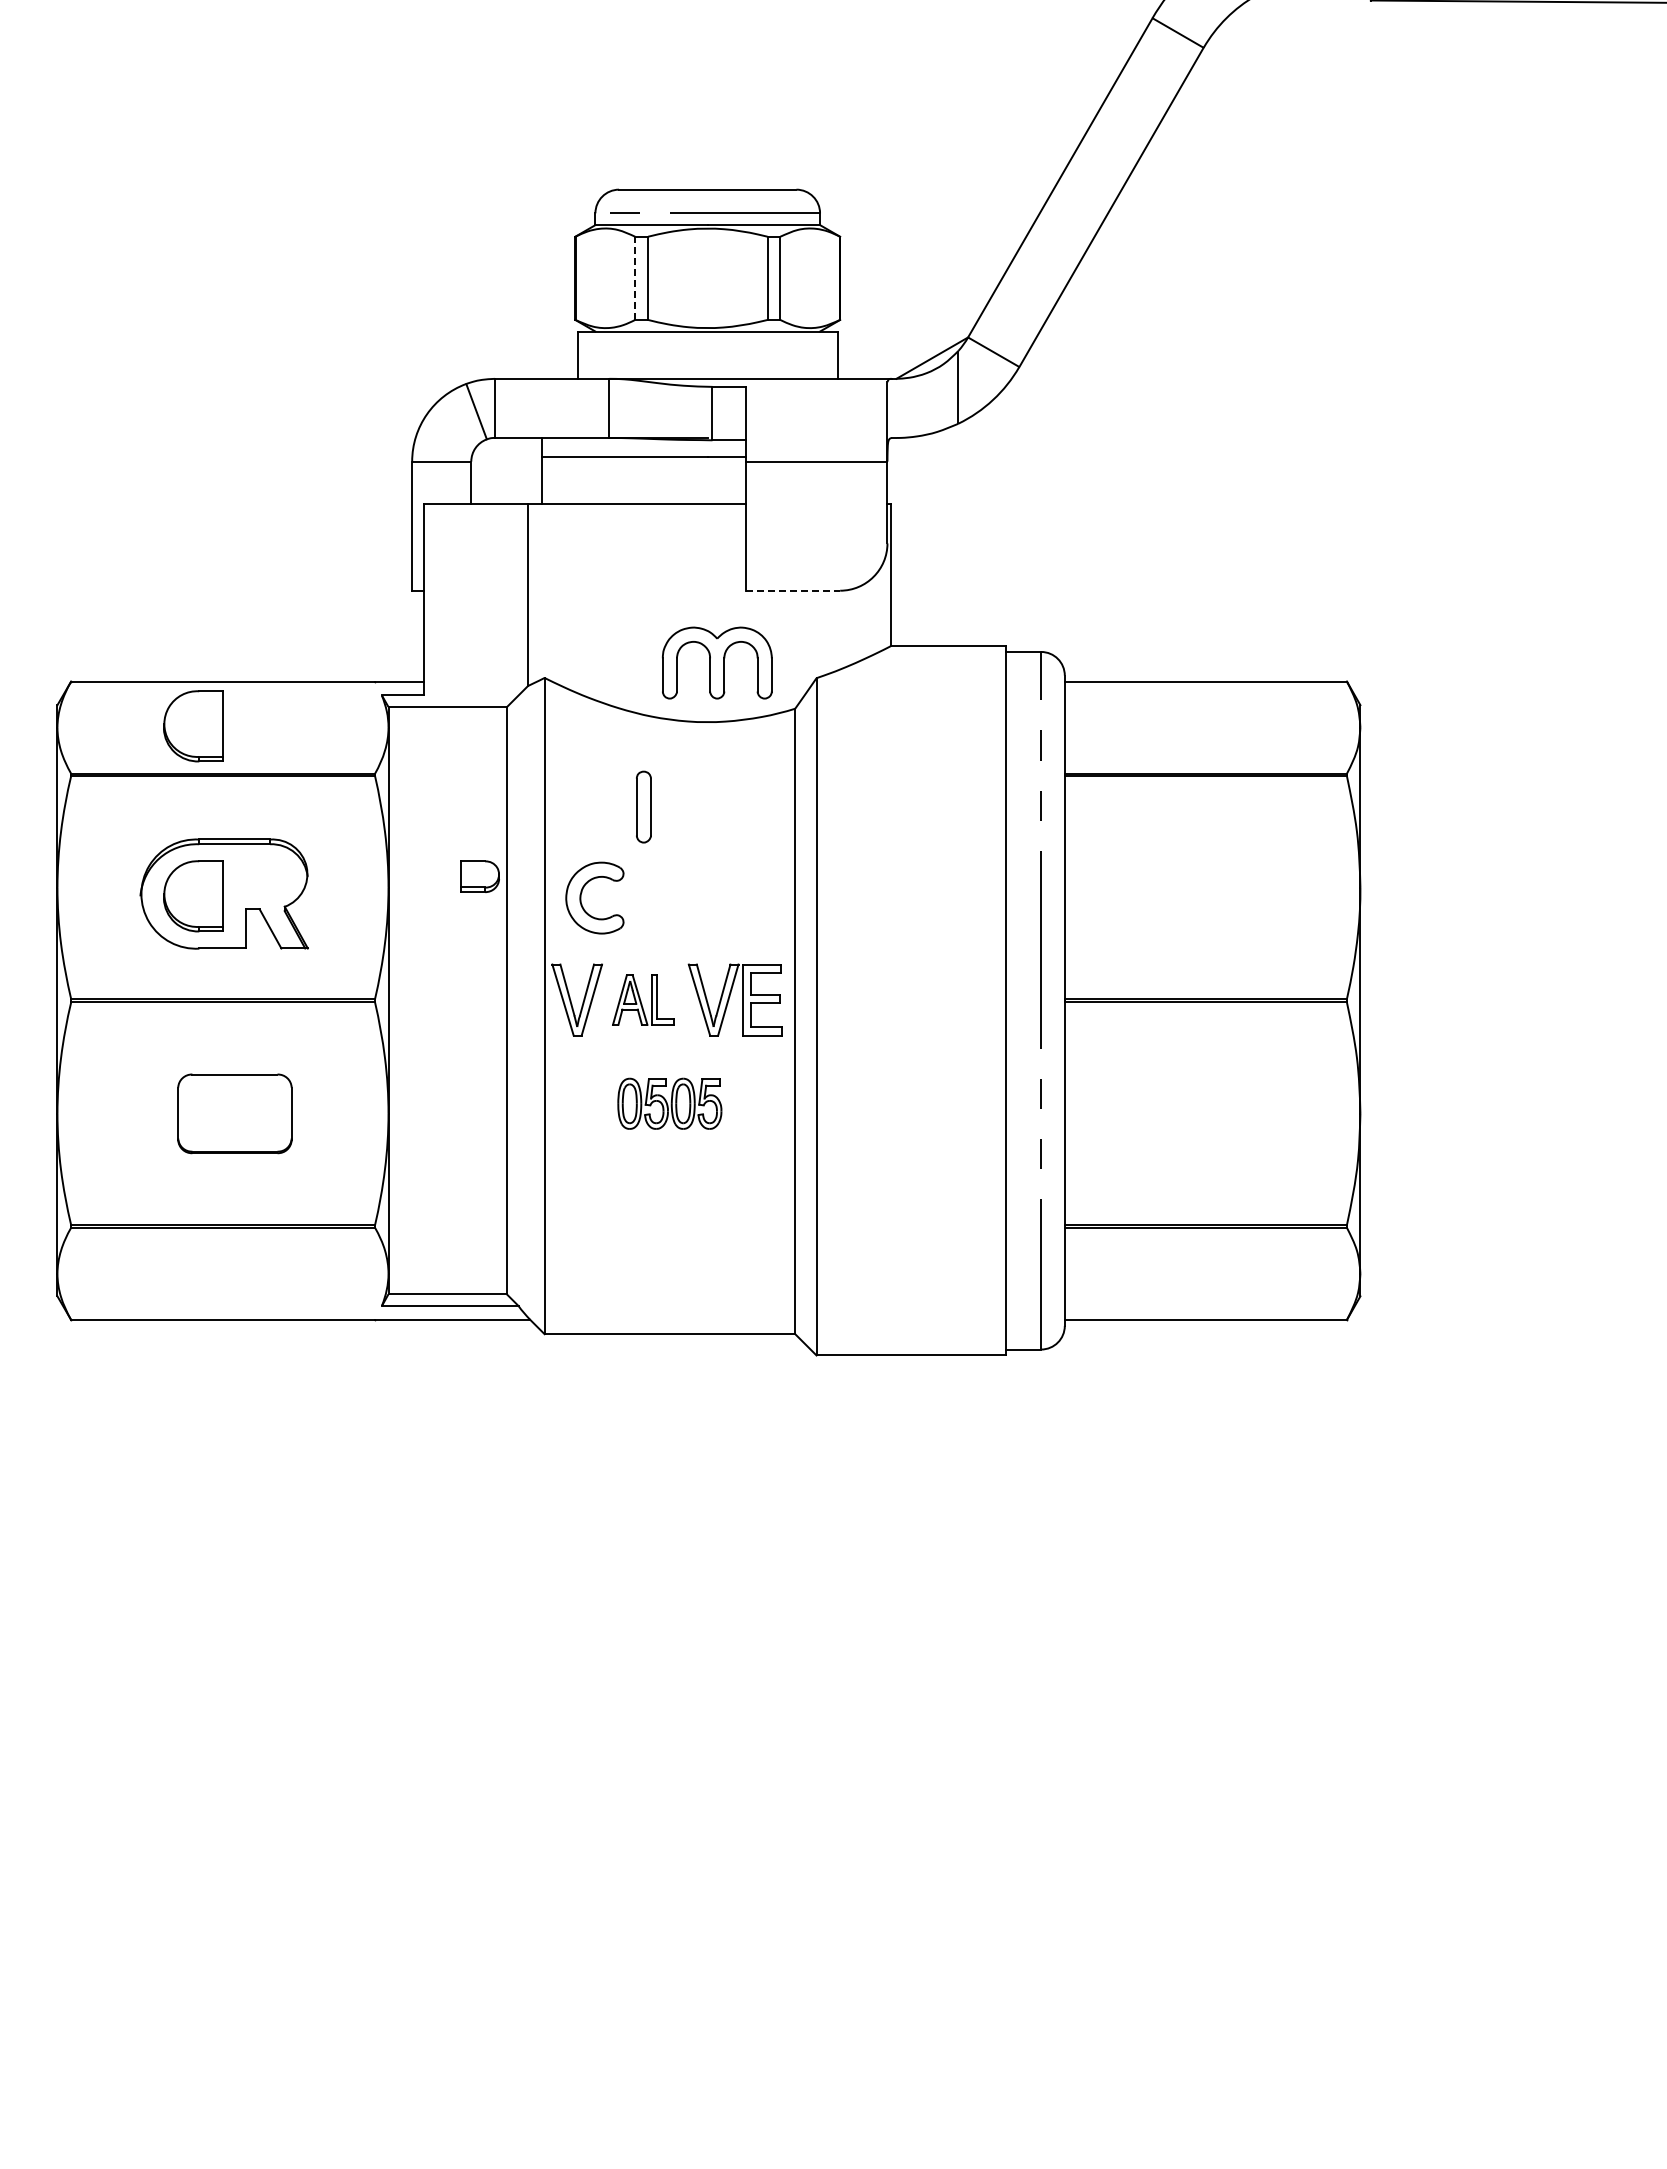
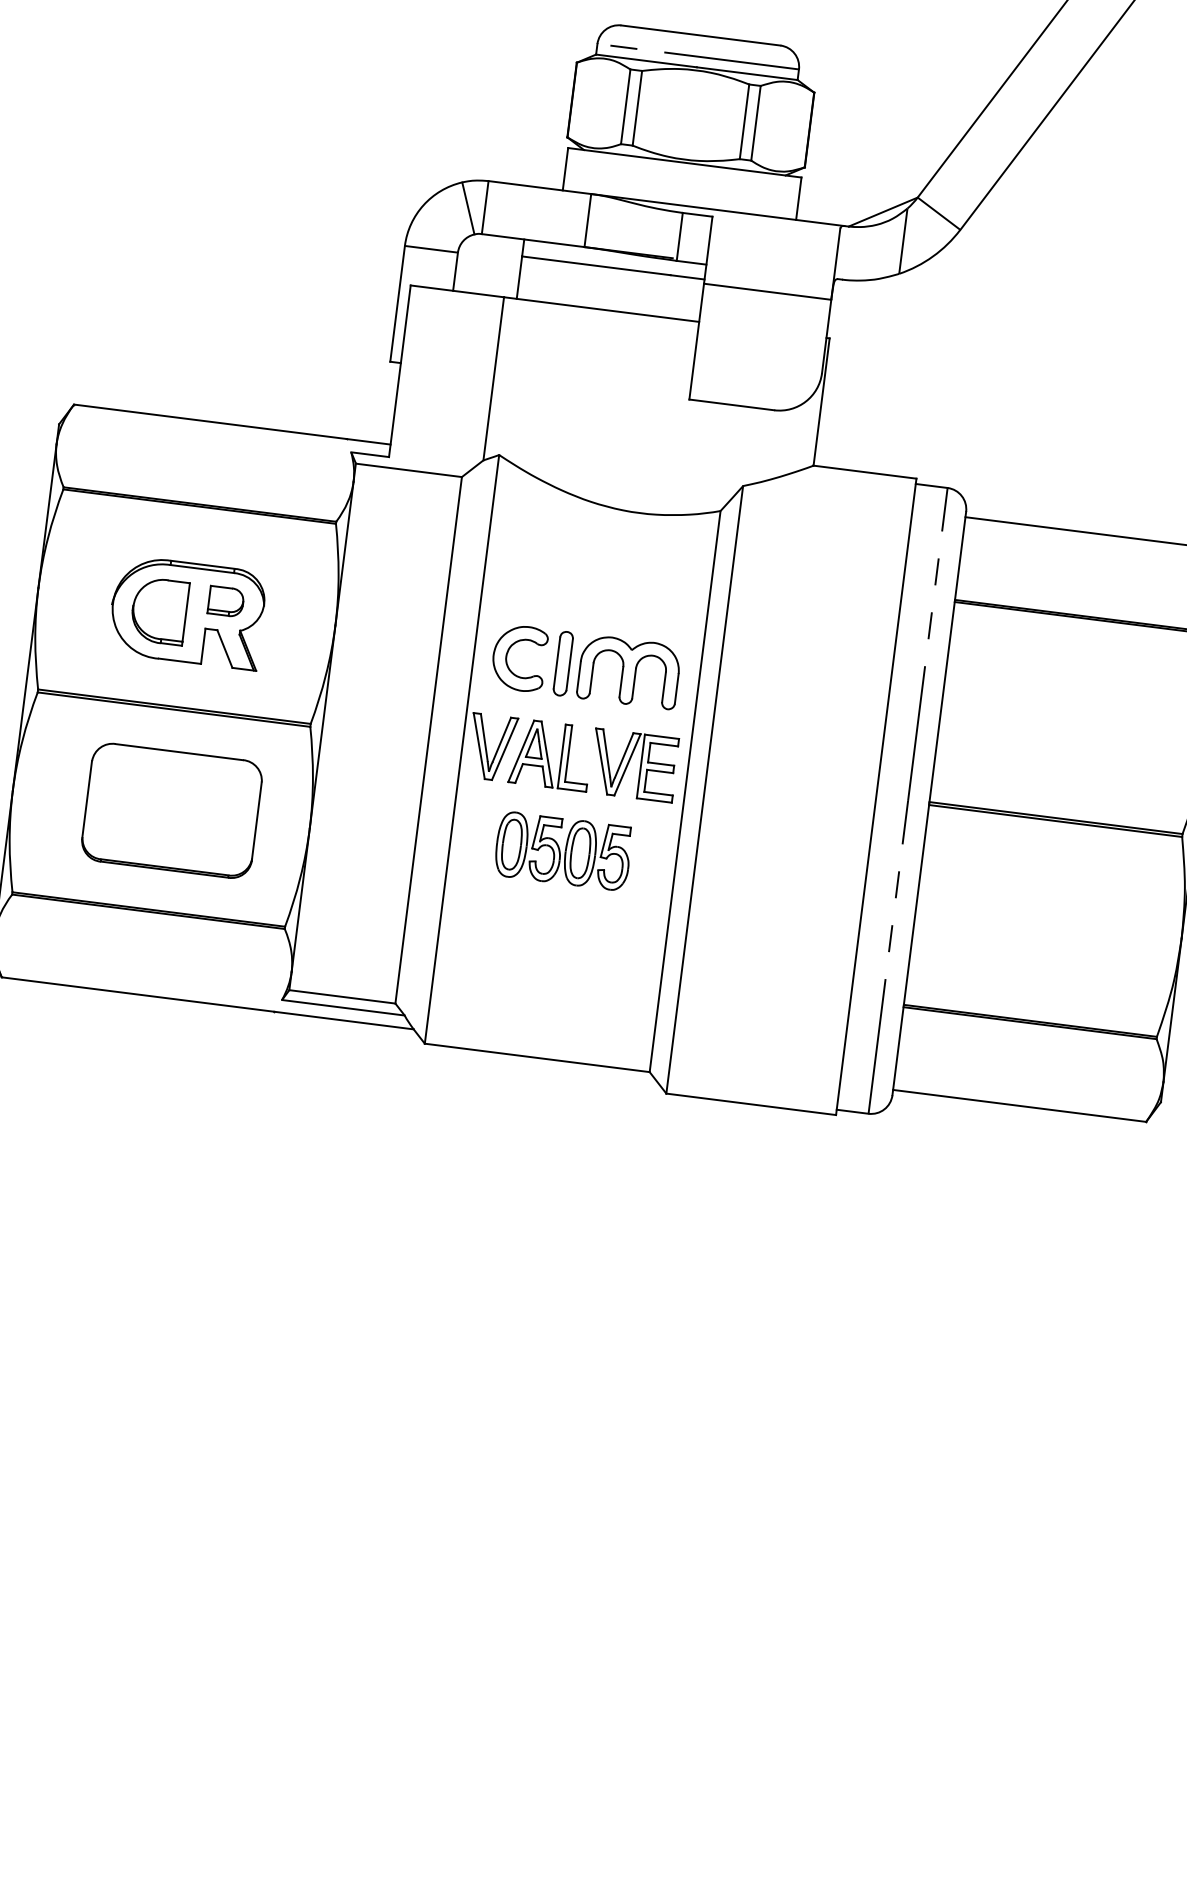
line: (635, 278) -> (626, 106), dashed -> solid
line: (793, 590) -> (732, 404), dashed -> solid
part: (717, 662) -> (629, 671), moved
part: (193, 726) -> (178, 458), removed
part: (643, 806) -> (563, 663), moved
part: (479, 876) -> (225, 601), moved
part: (643, 999) -> (551, 754), size x1.43
part: (669, 1103) -> (563, 850), size x1.43
part: (234, 1113) -> (171, 810), size x1.67

